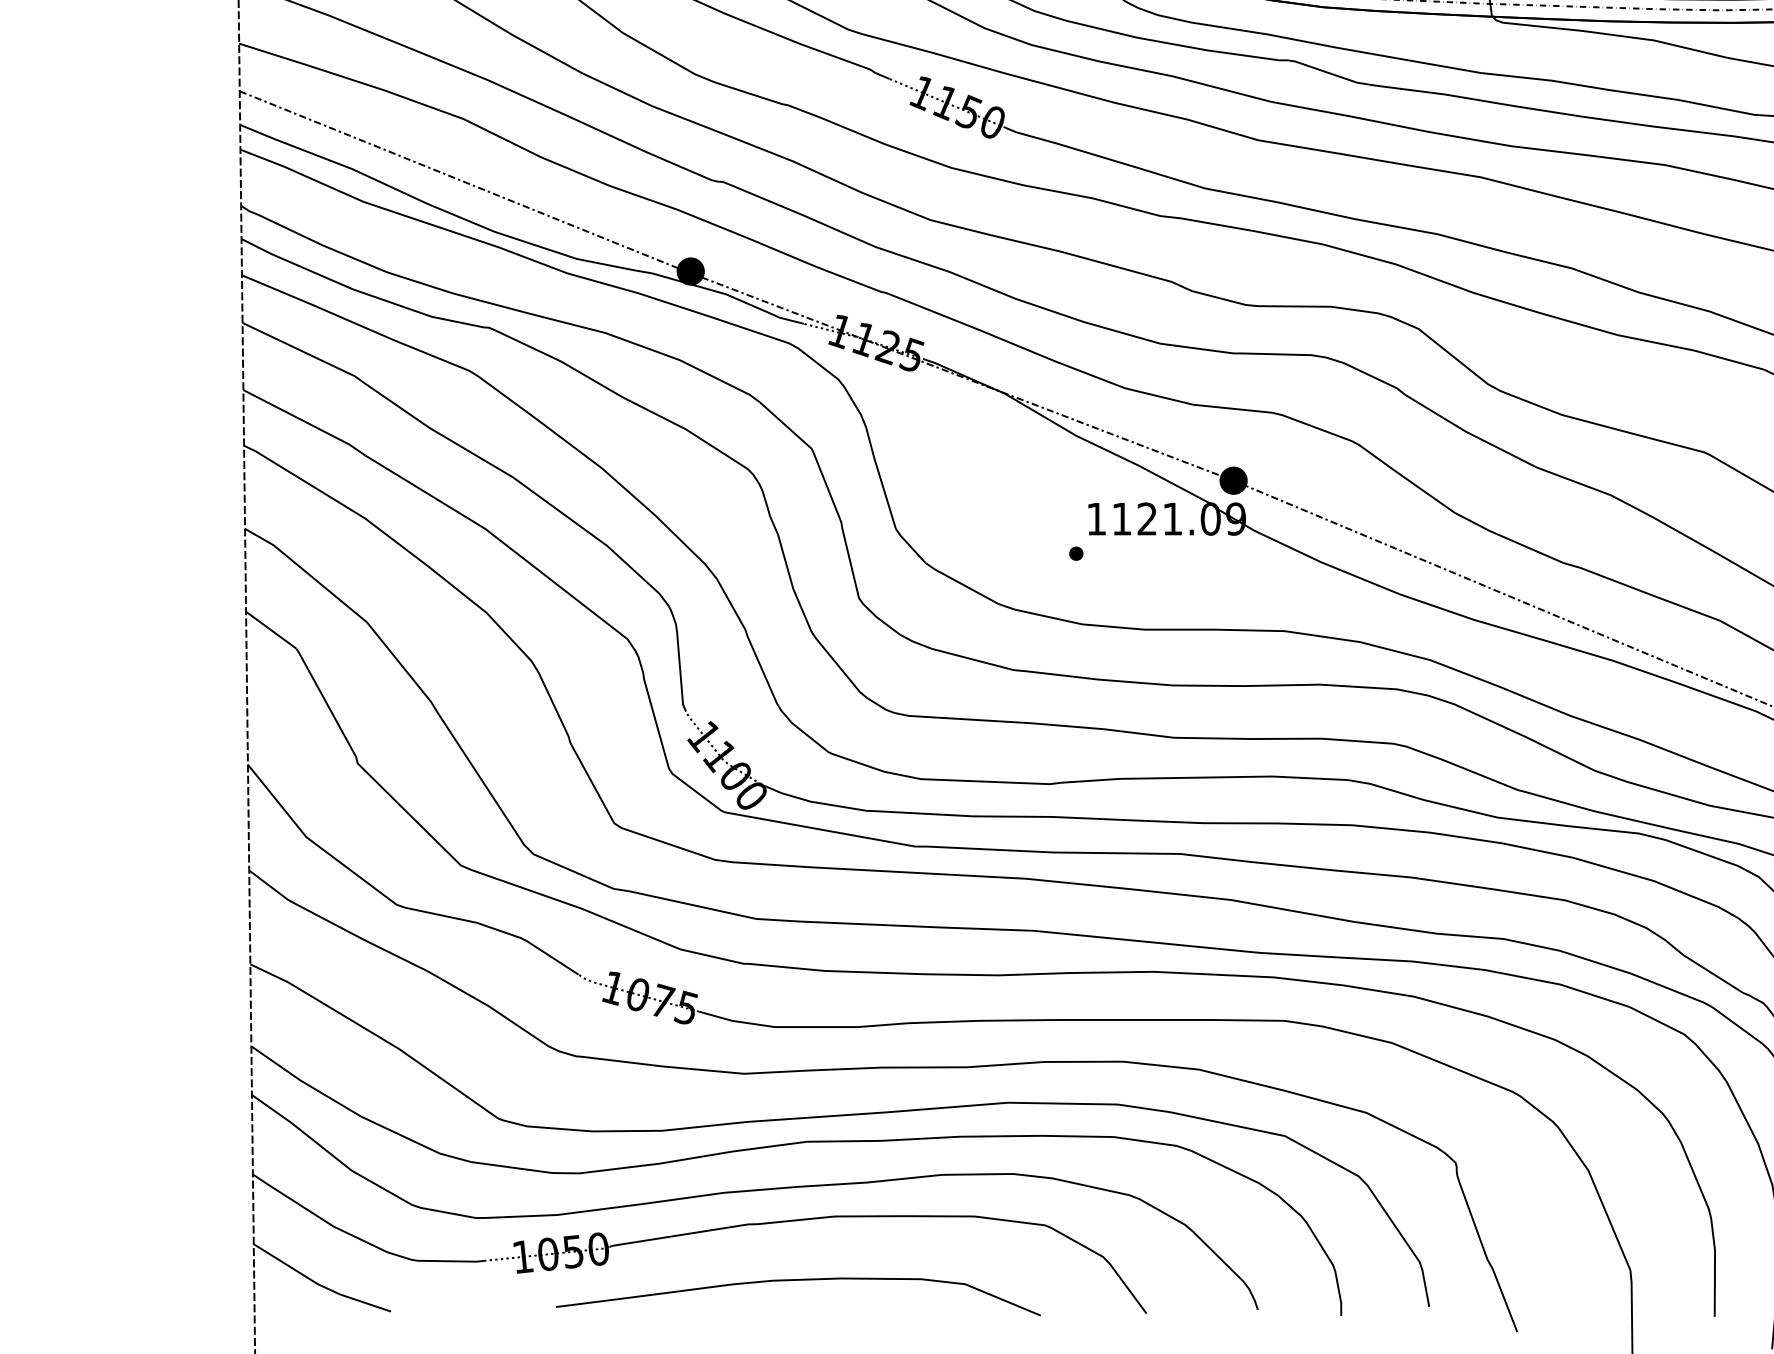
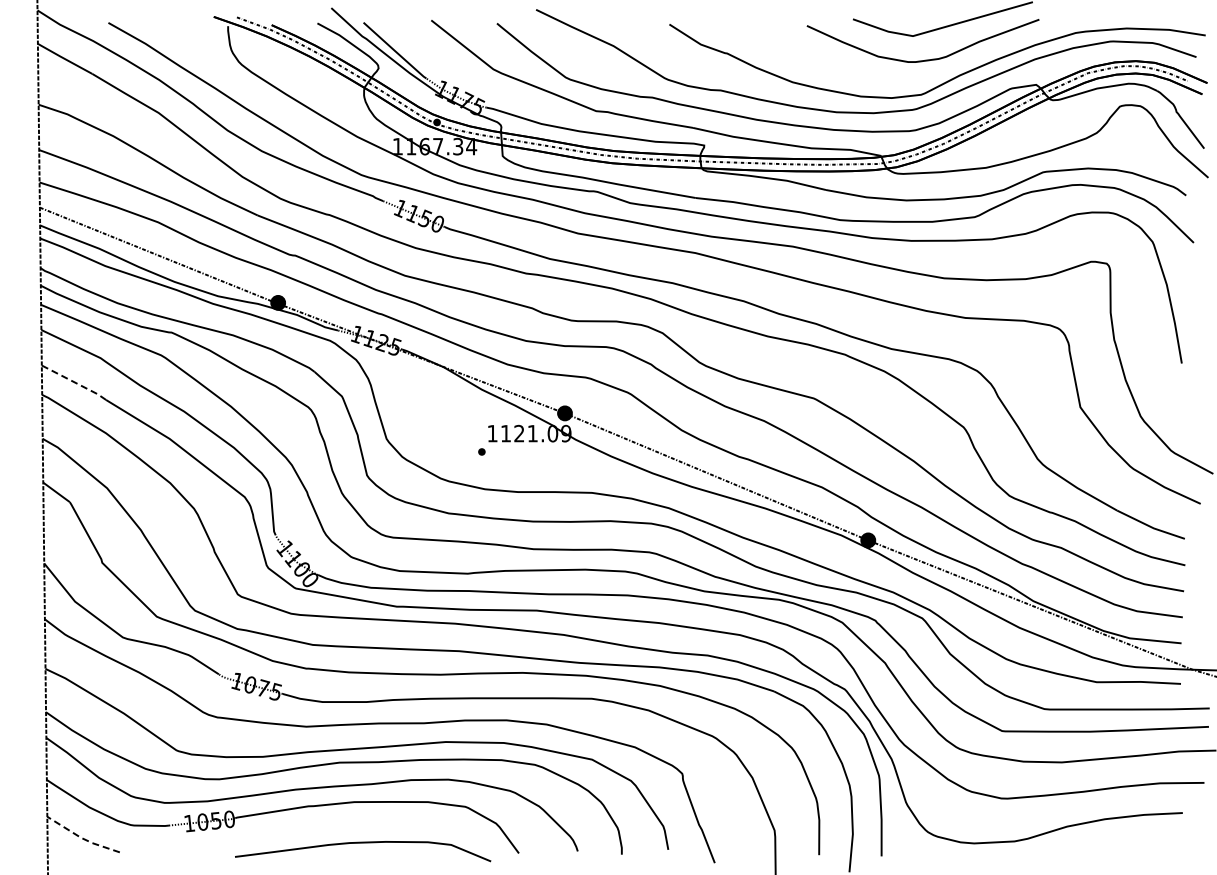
line: (305, 422) -> (74, 382), solid -> dashed
curve: (799, 1281) -> (363, 843), moved
line: (318, 1285) -> (81, 838), solid -> dashed

